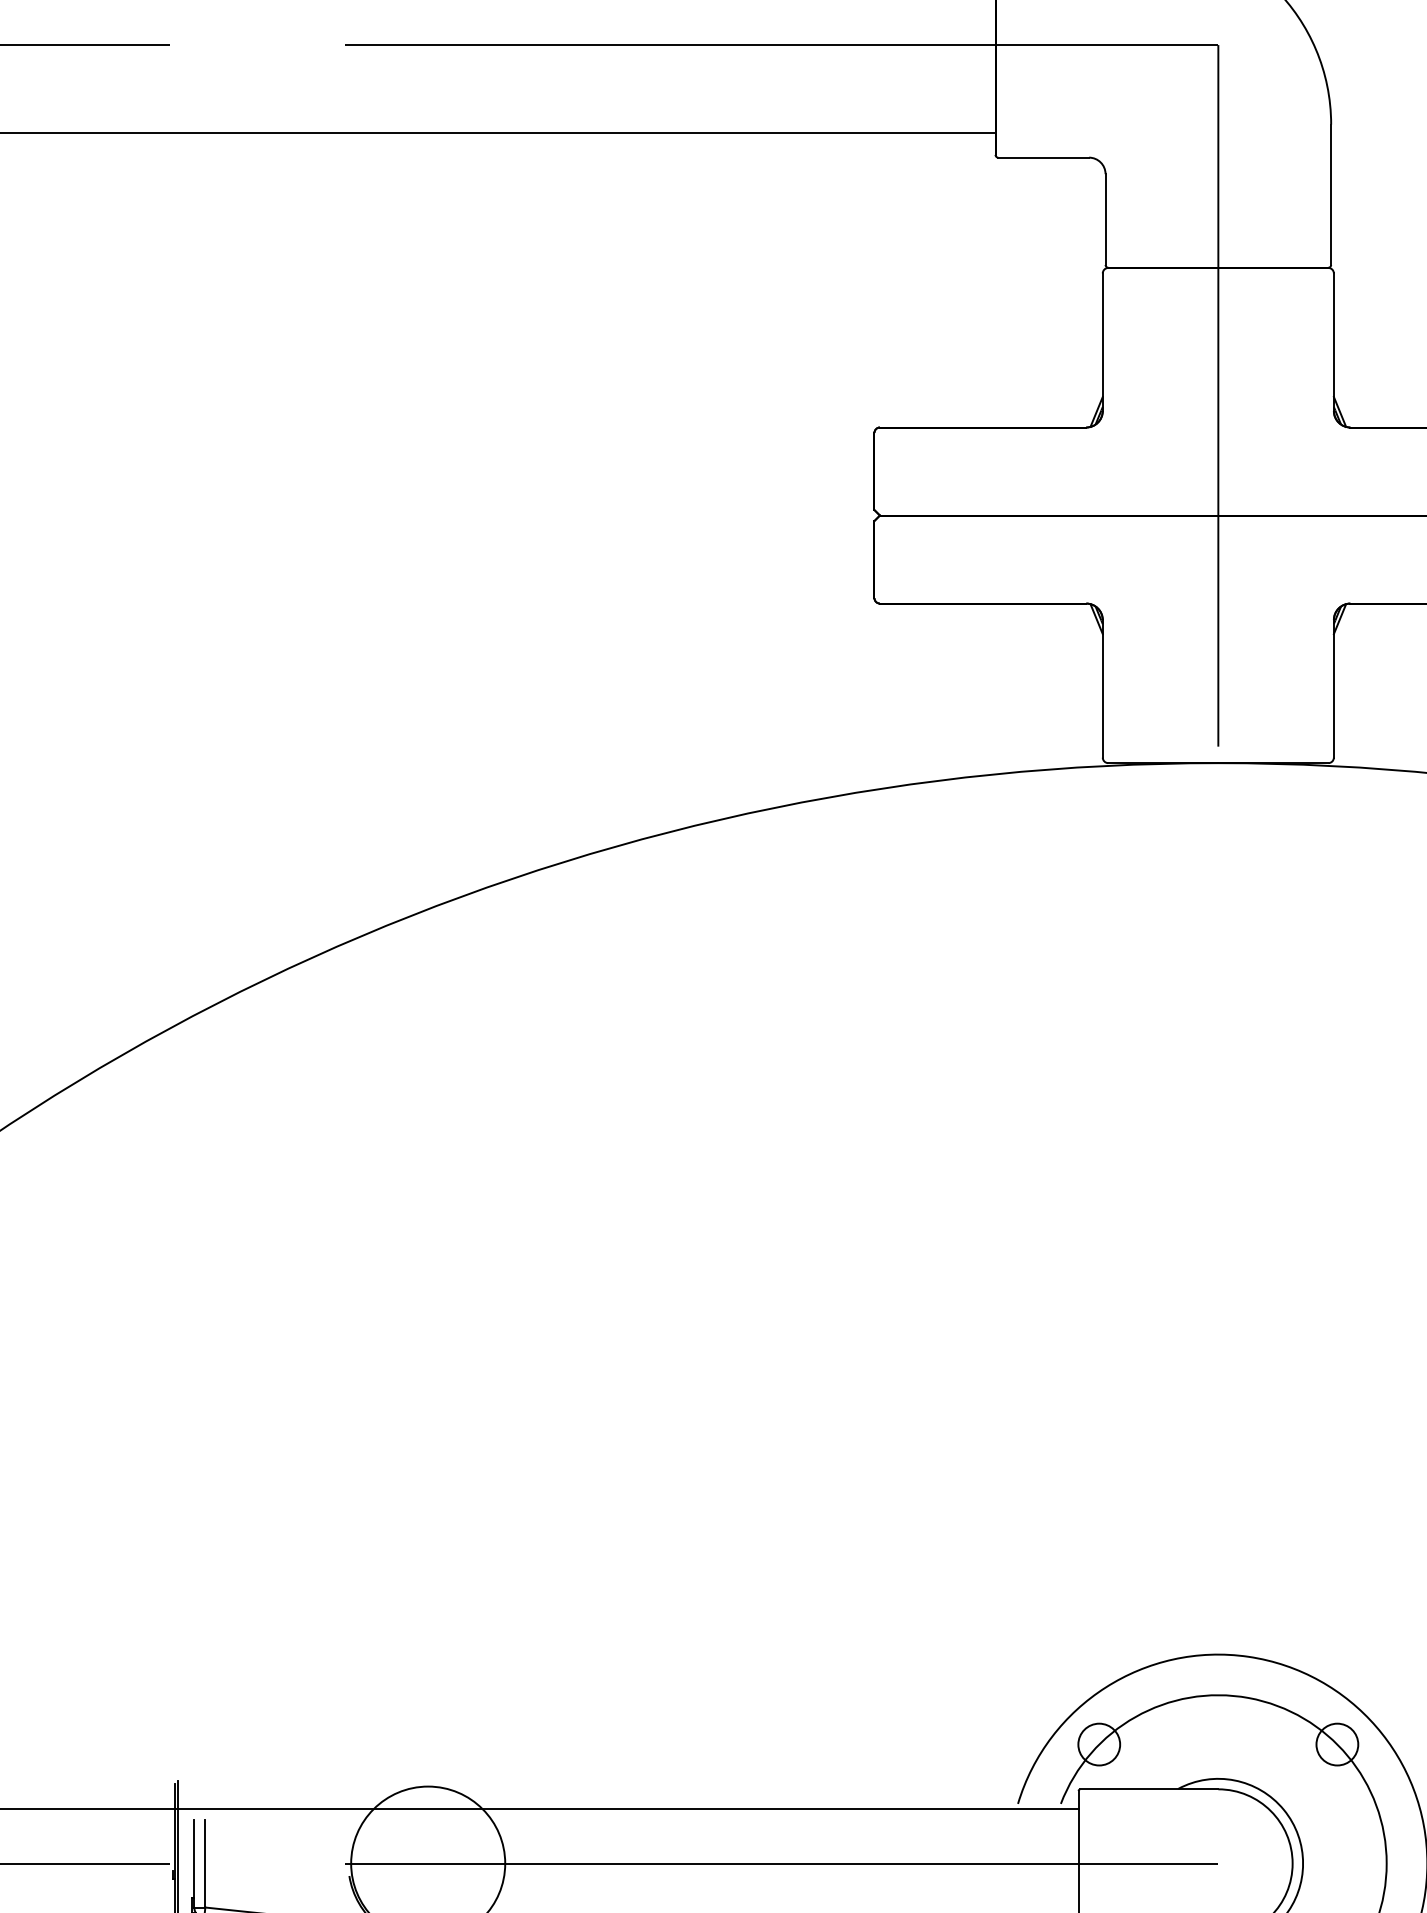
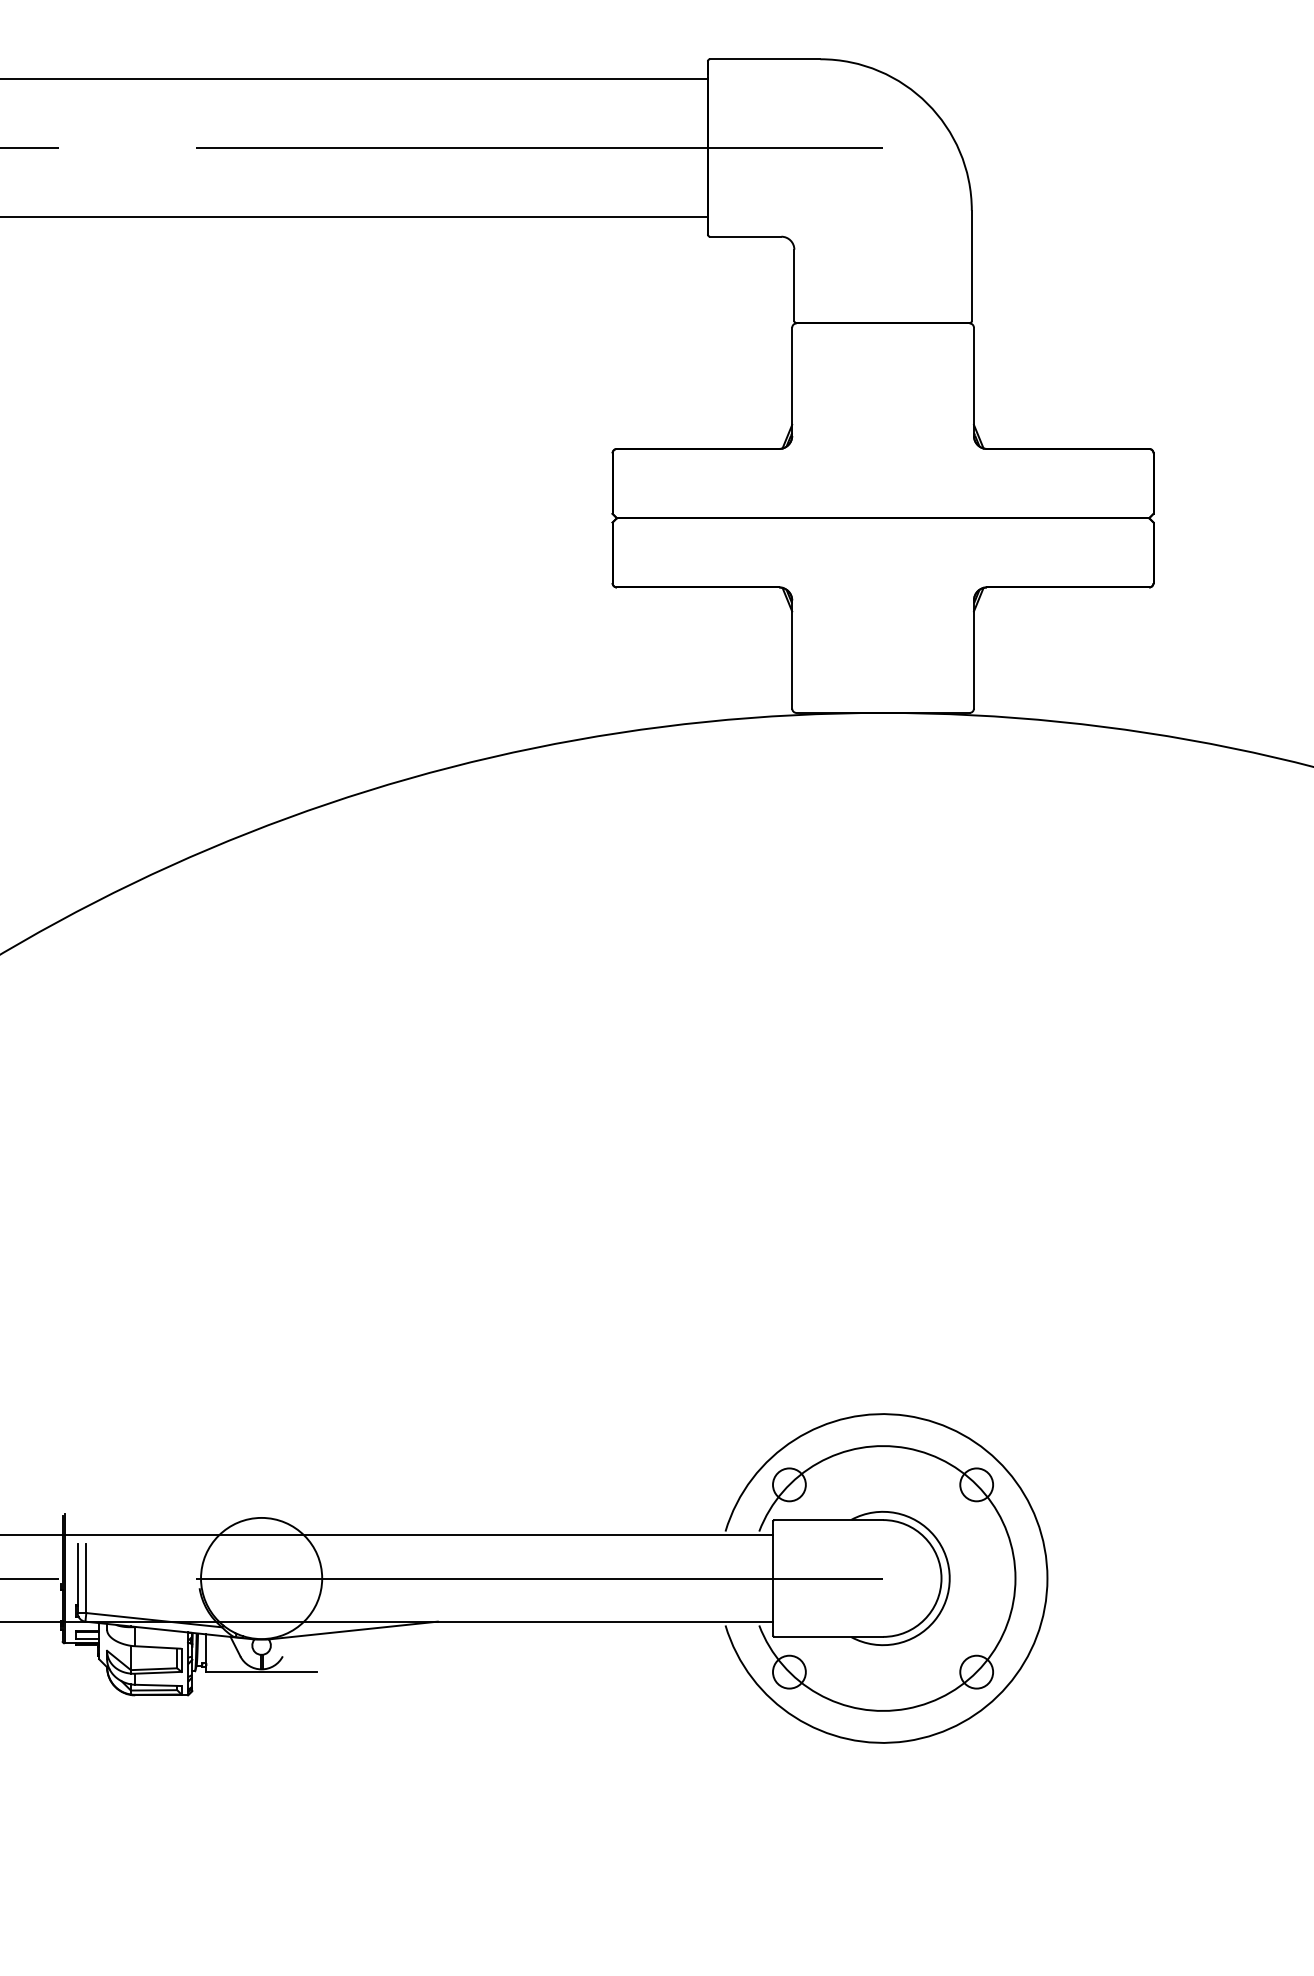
line: (1218, 395) -> (883, 423), removed

